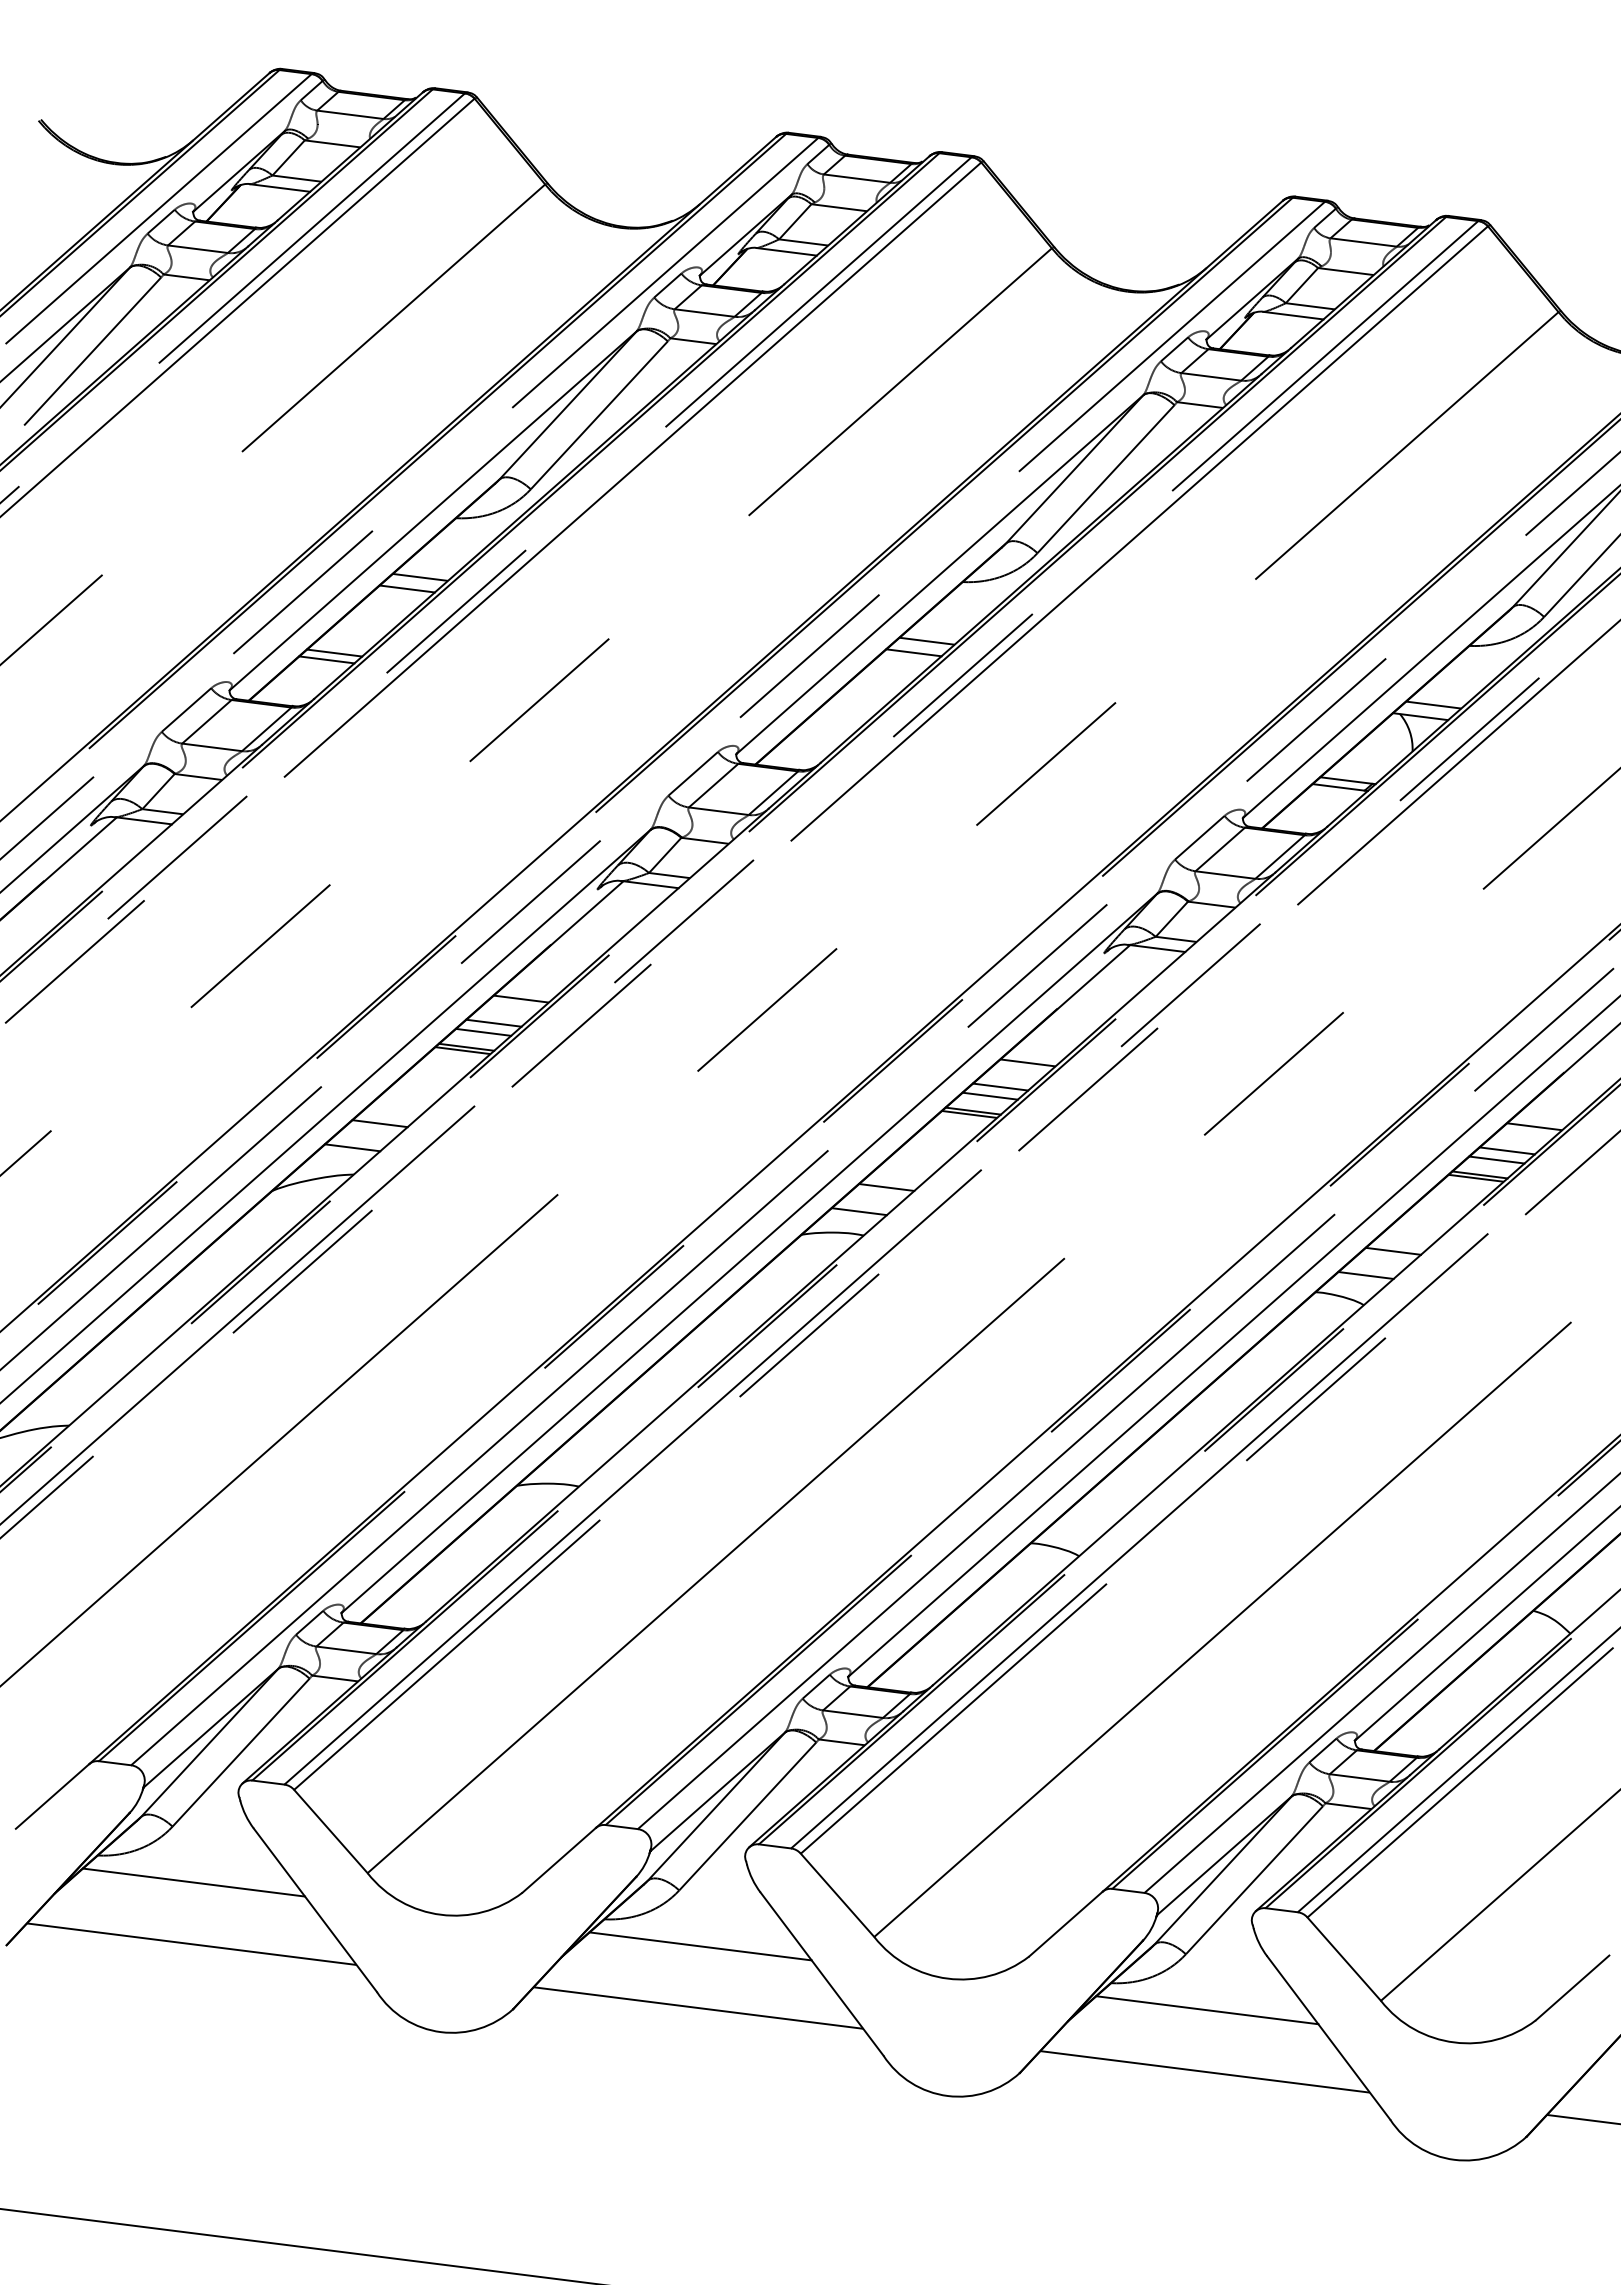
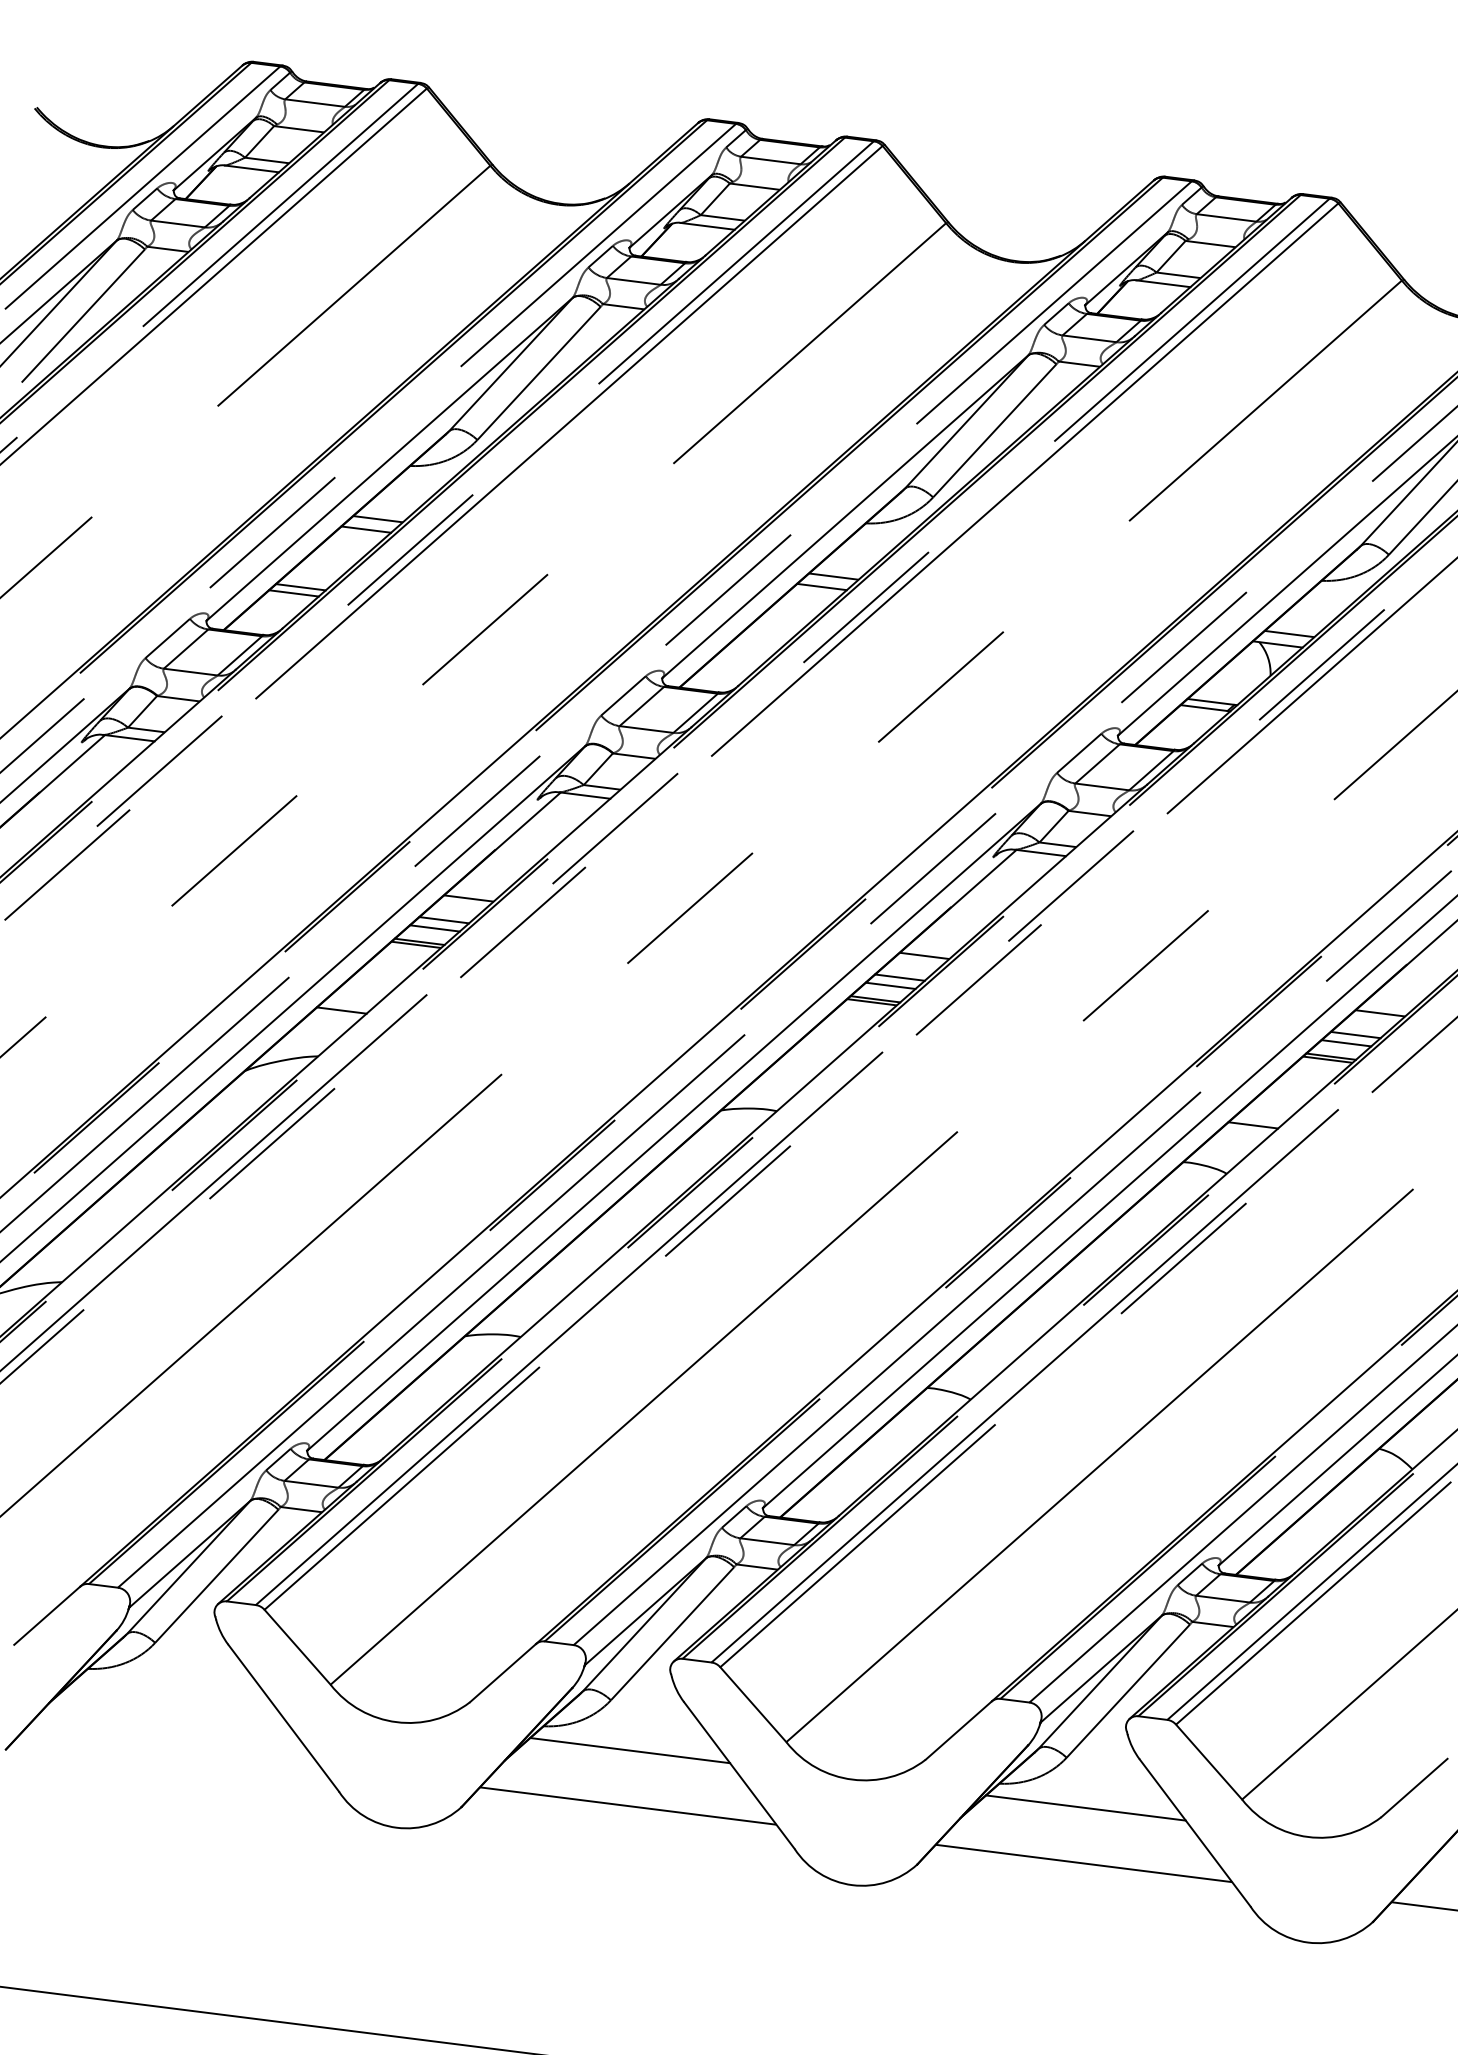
line: (352, 1147) -> (317, 1031), removed
line: (886, 1187) -> (797, 1067), removed
line: (858, 1211) -> (772, 1089), removed
line: (1365, 1275) -> (1228, 1147), removed
line: (194, 1882) -> (174, 1693), removed
line: (191, 1943) -> (172, 1747), removed

